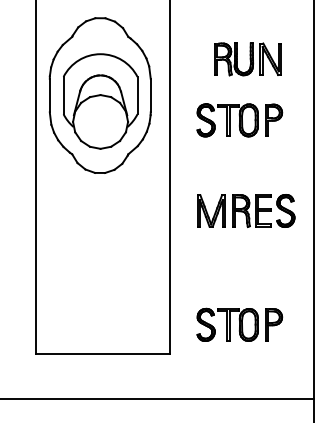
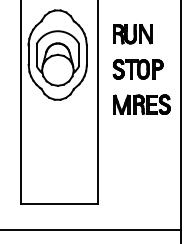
part: (247, 59) -> (132, 34), moved
part: (245, 210) -> (141, 104), moved
part: (238, 325) -> (137, 187), removed

